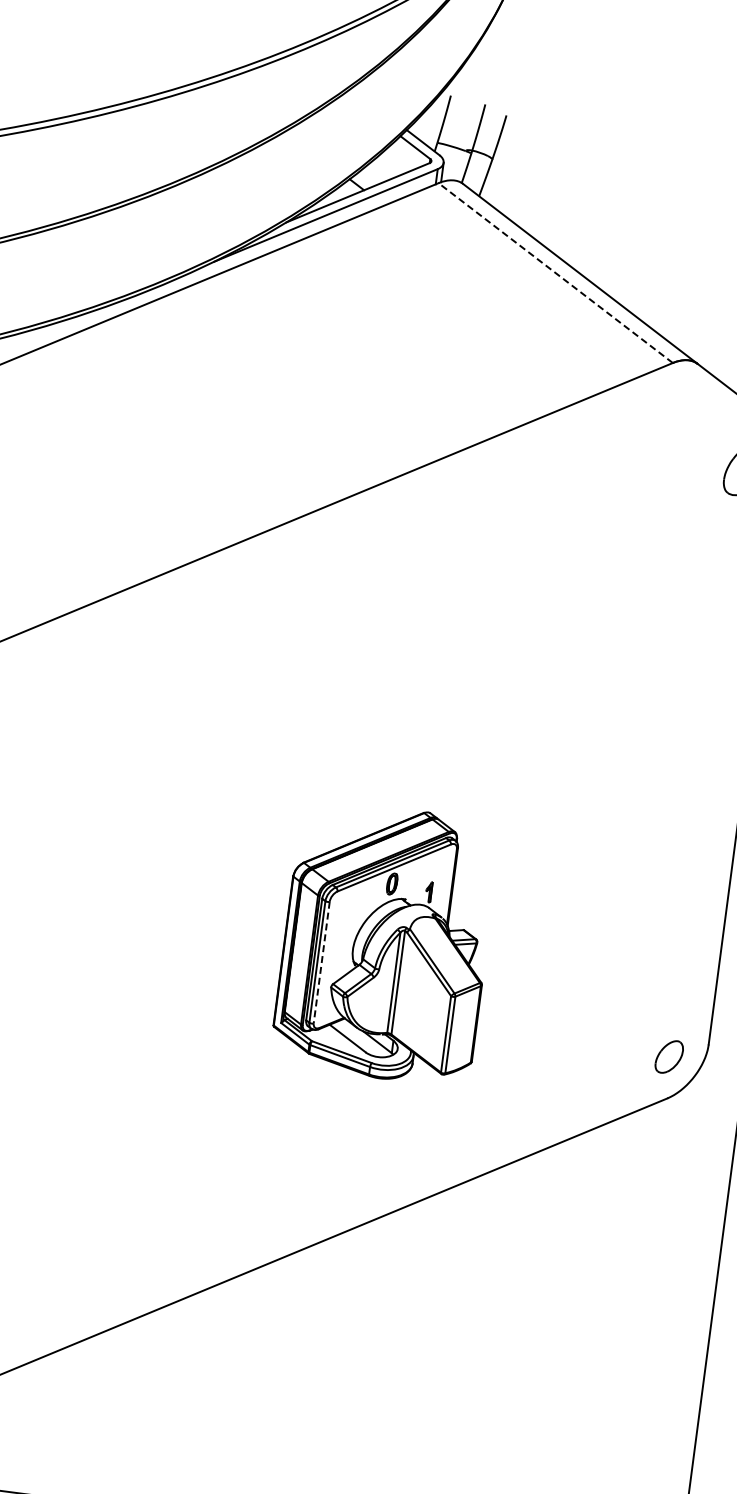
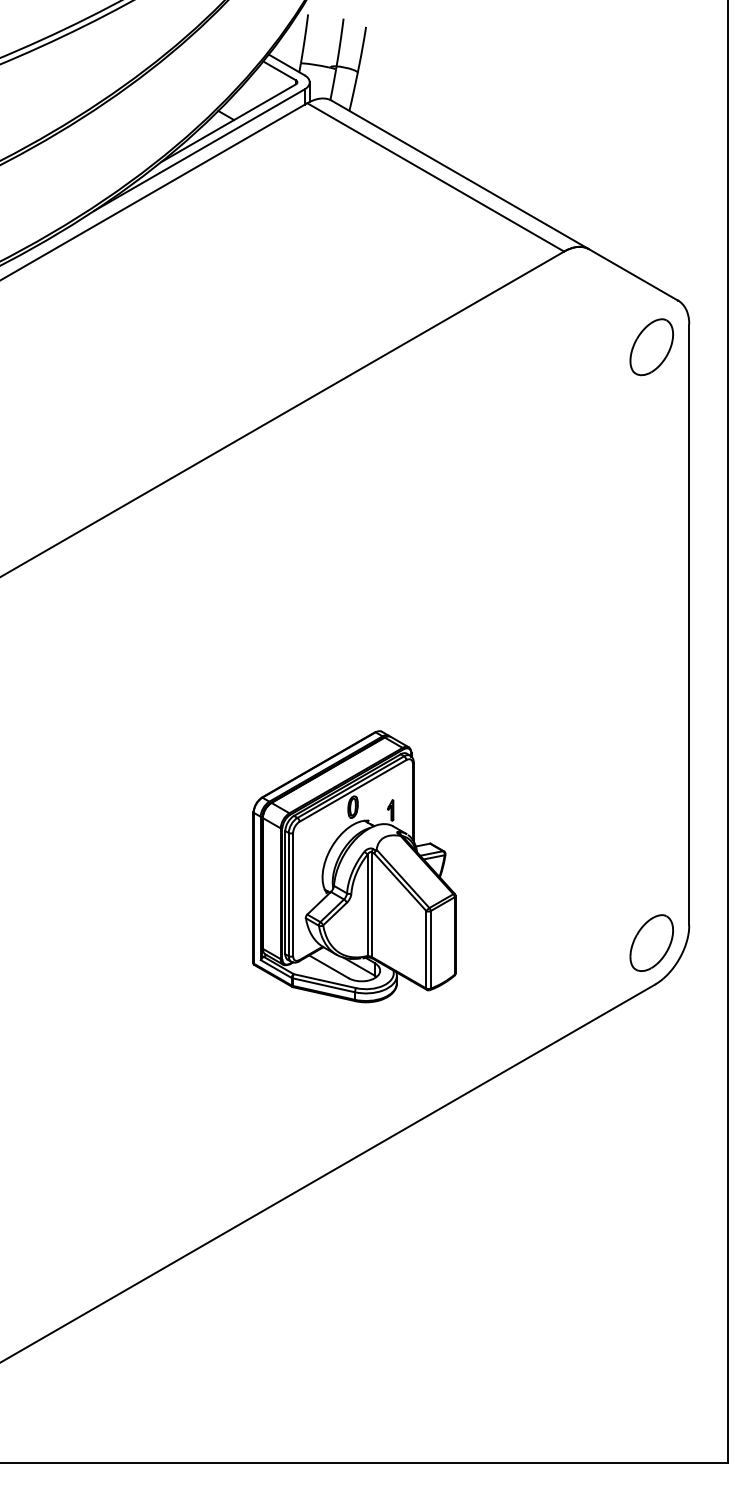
line: (555, 273) -> (435, 177), dashed -> solid
line: (322, 962) -> (293, 894), dashed -> solid
part: (669, 1056) -> (651, 942), size x1.67

